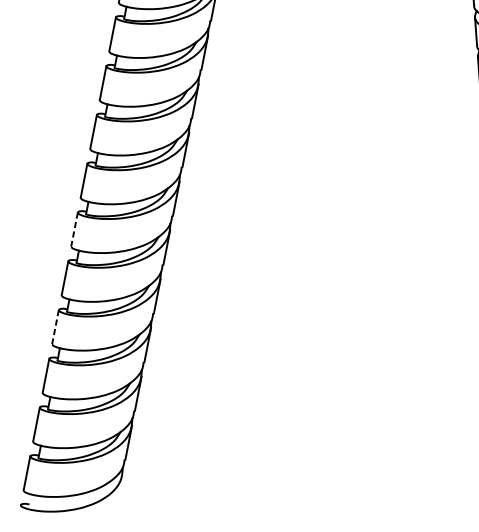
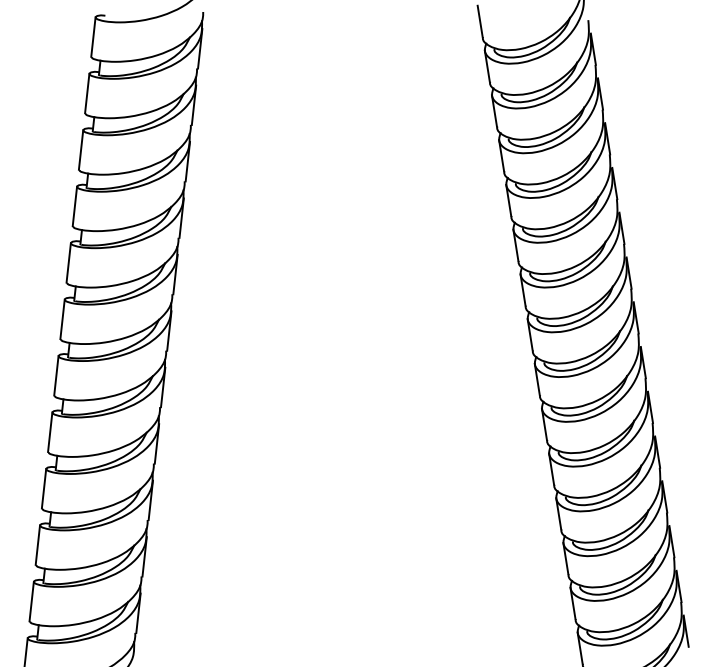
line: (74, 229) -> (56, 375), dashed -> solid
line: (55, 326) -> (44, 488), dashed -> solid

